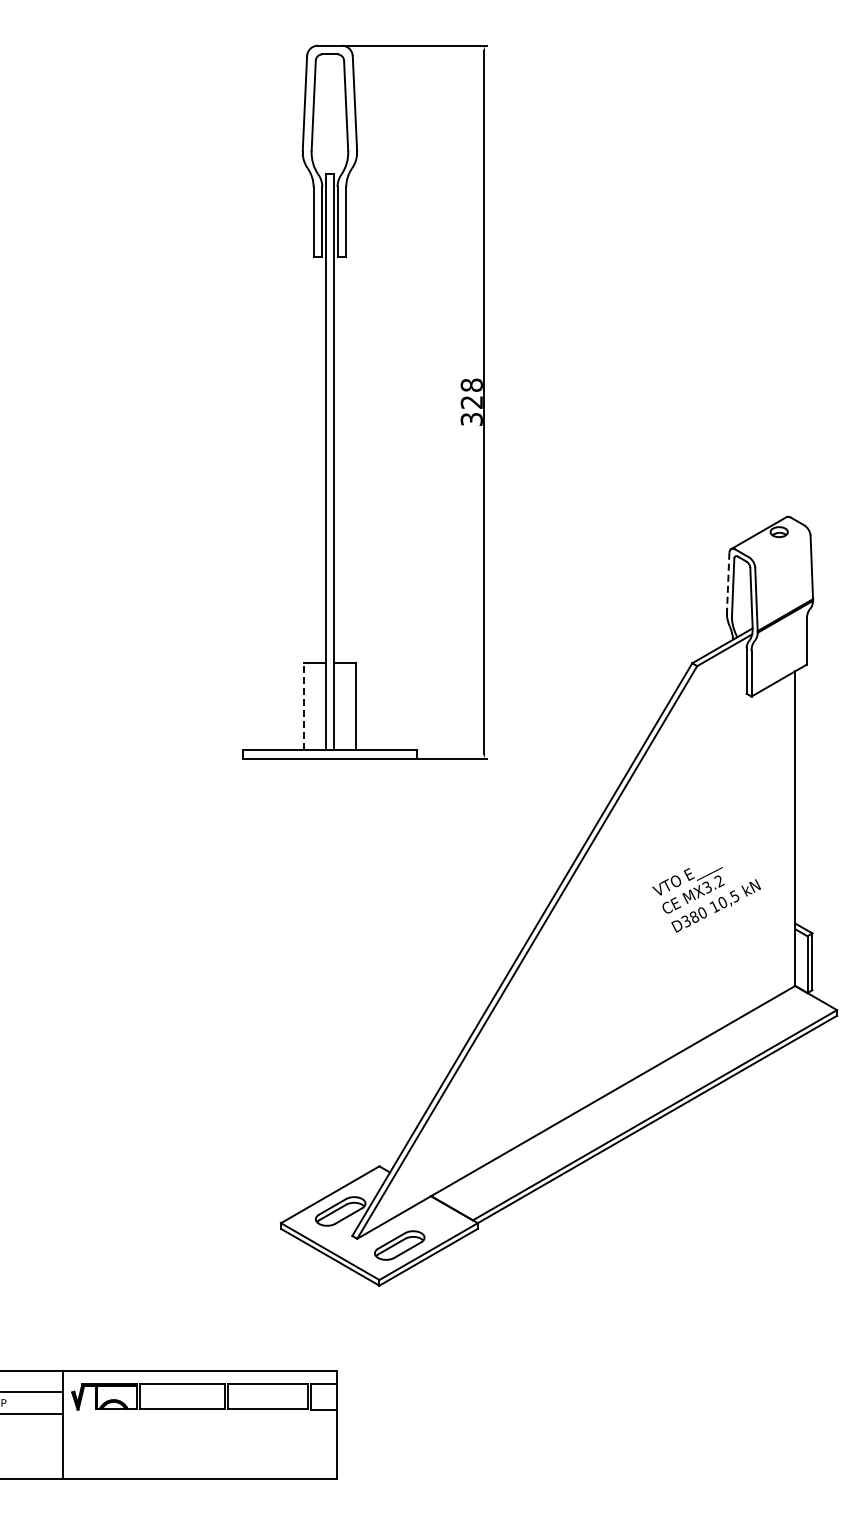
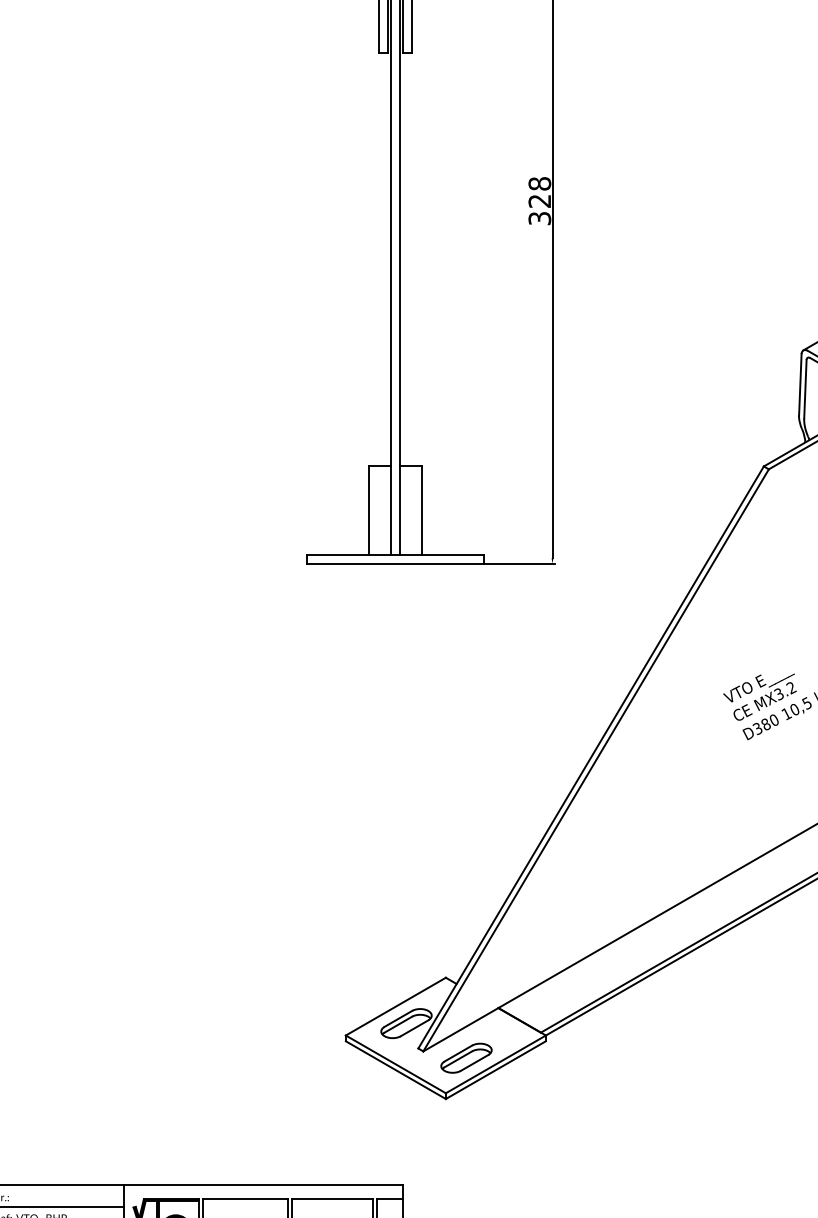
line: (728, 583) -> (800, 385), dashed -> solid
line: (303, 706) -> (368, 510), dashed -> solid

